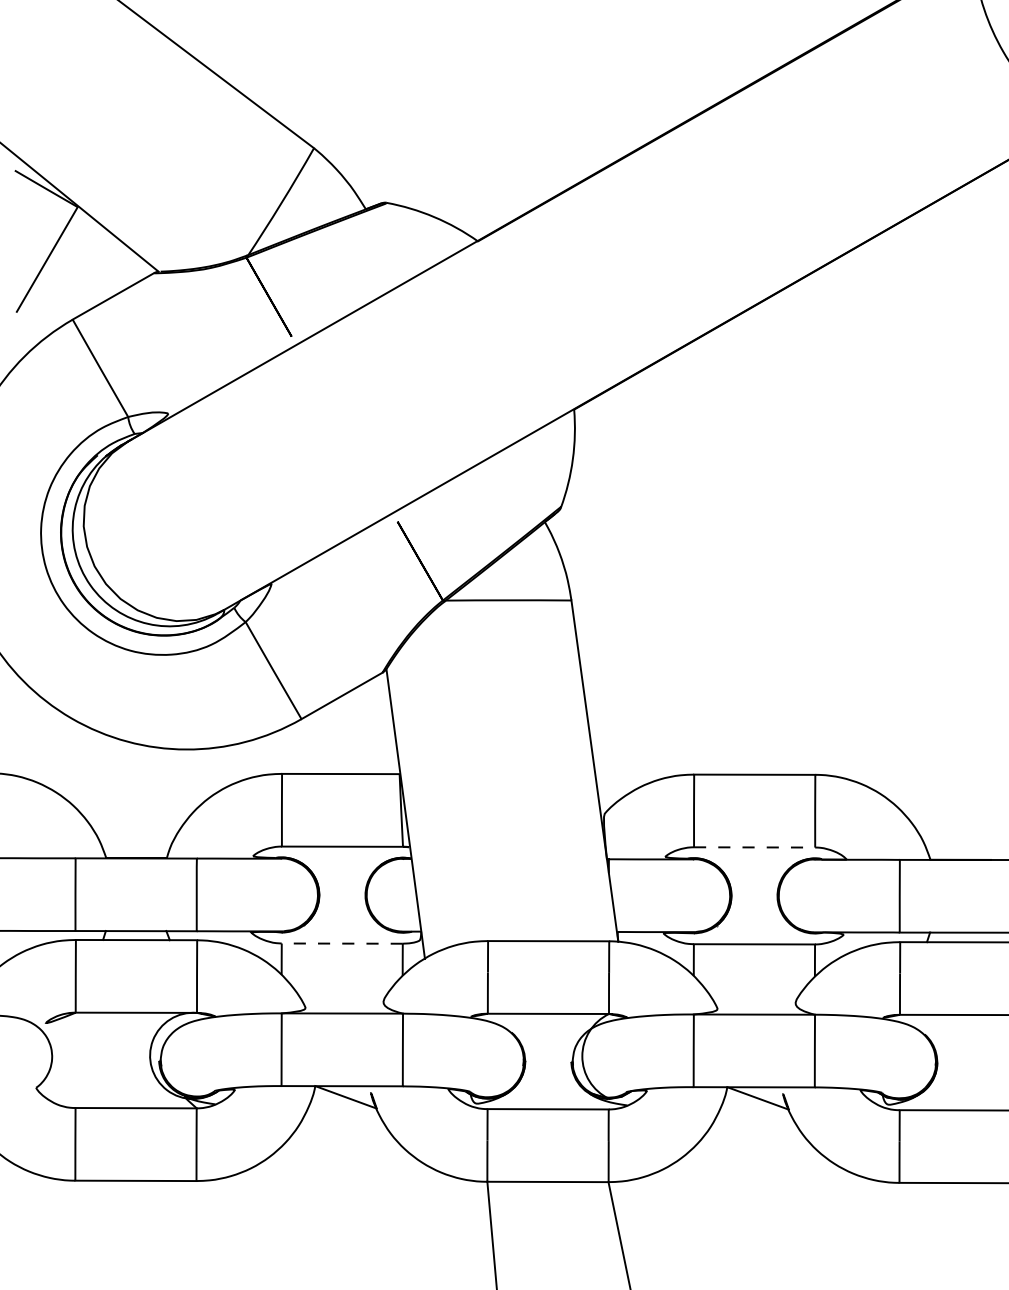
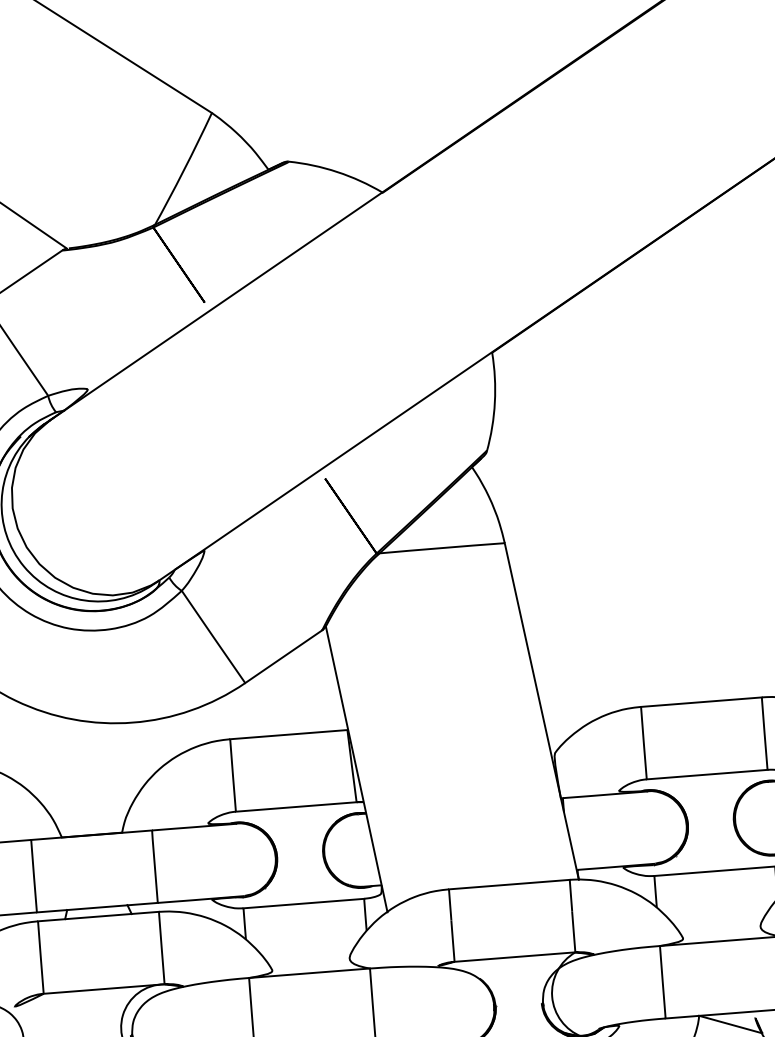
line: (754, 847) -> (707, 774), dashed -> solid
line: (342, 943) -> (304, 903), dashed -> solid

